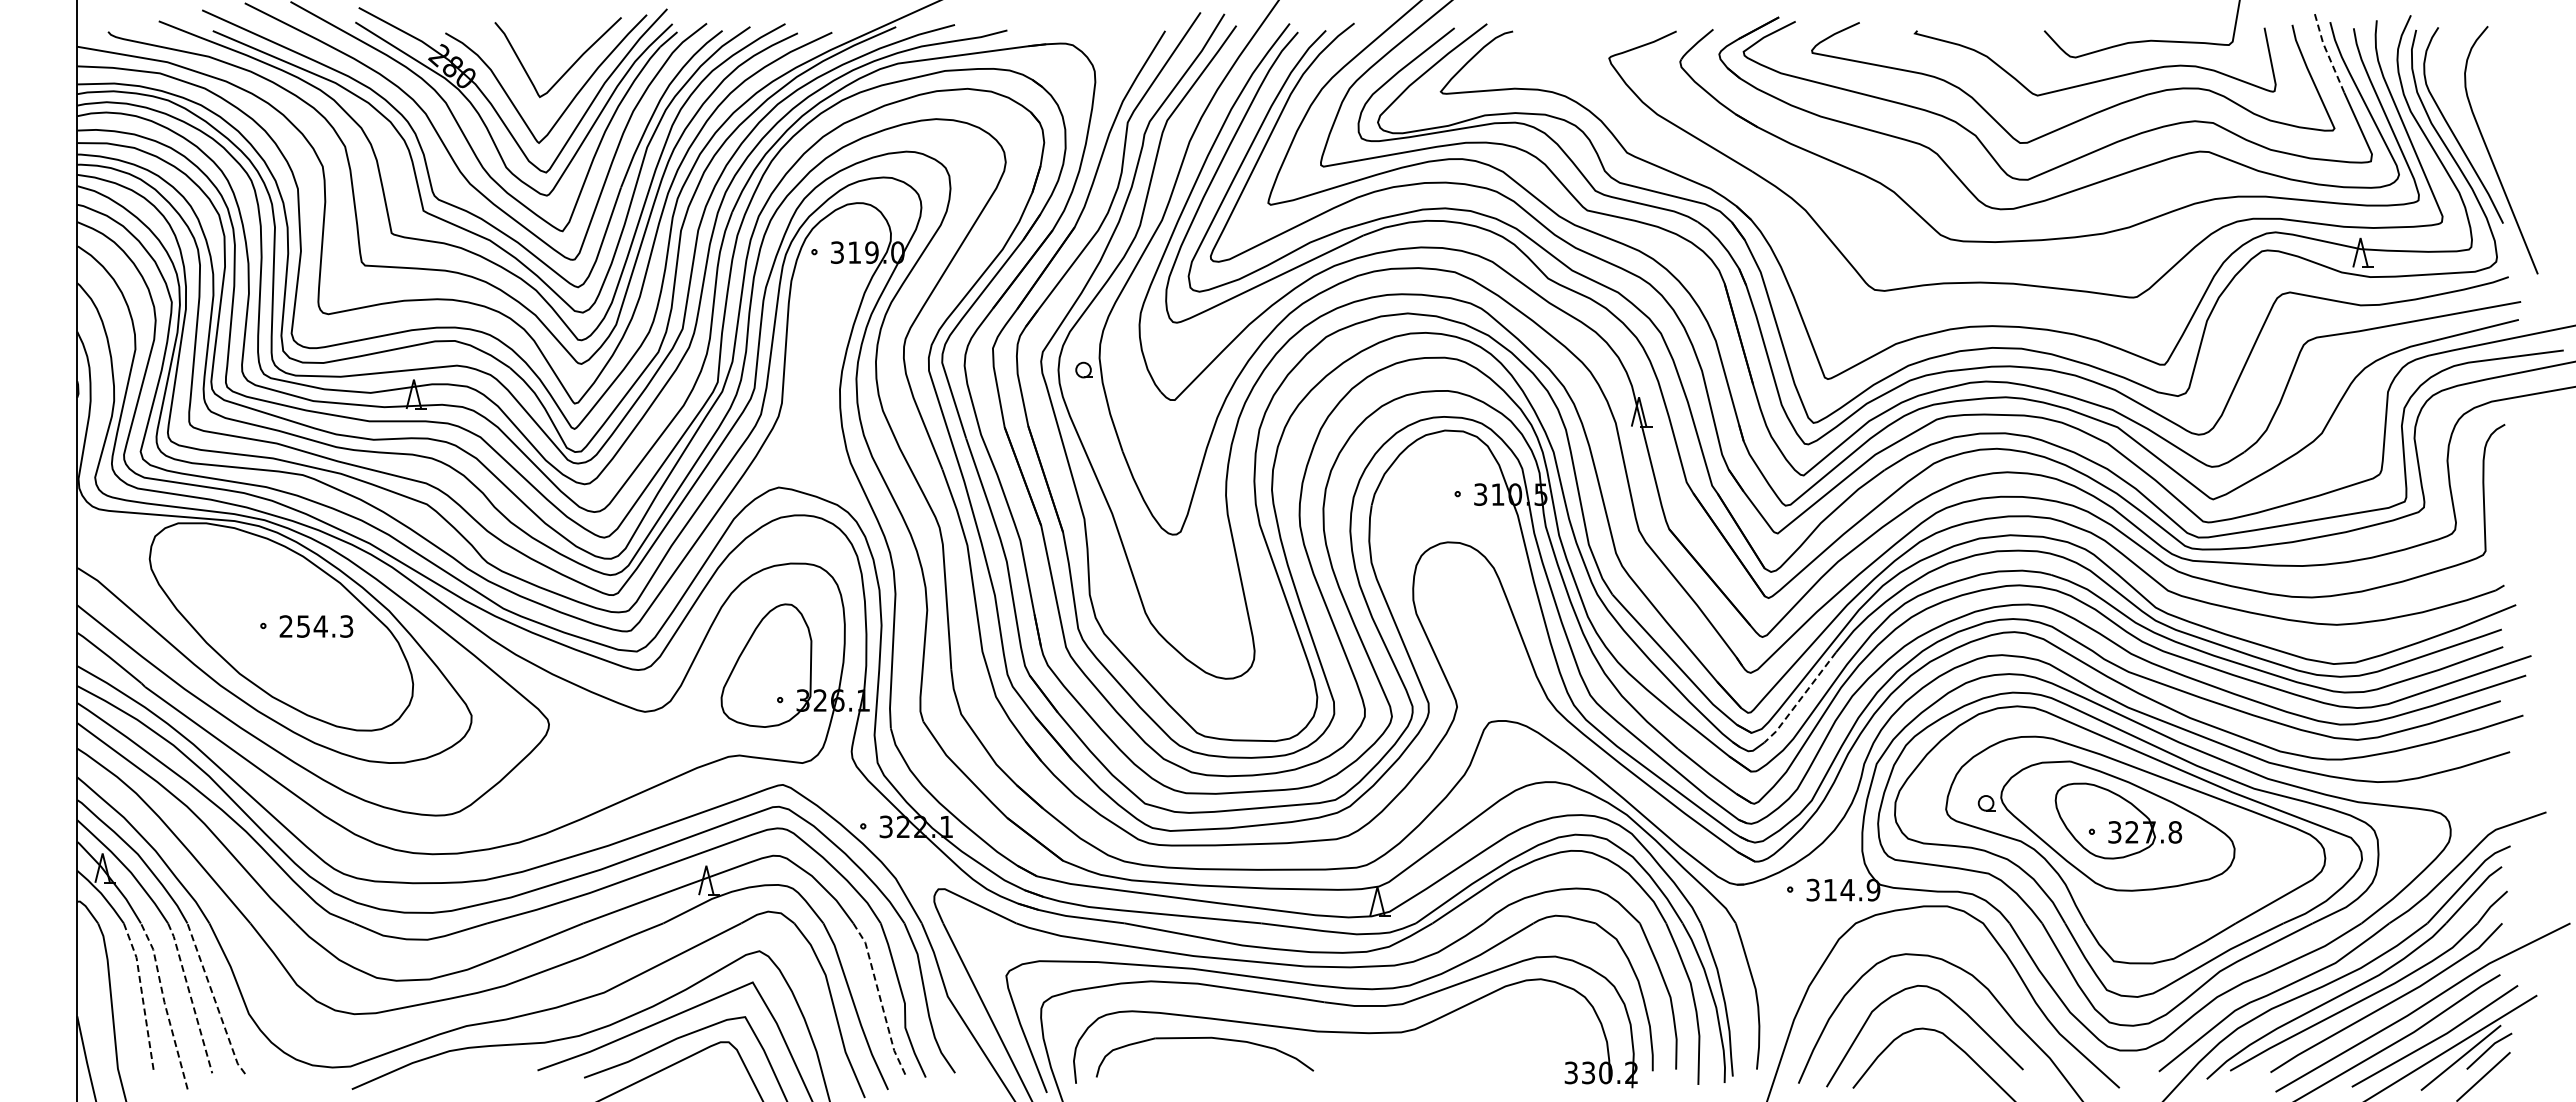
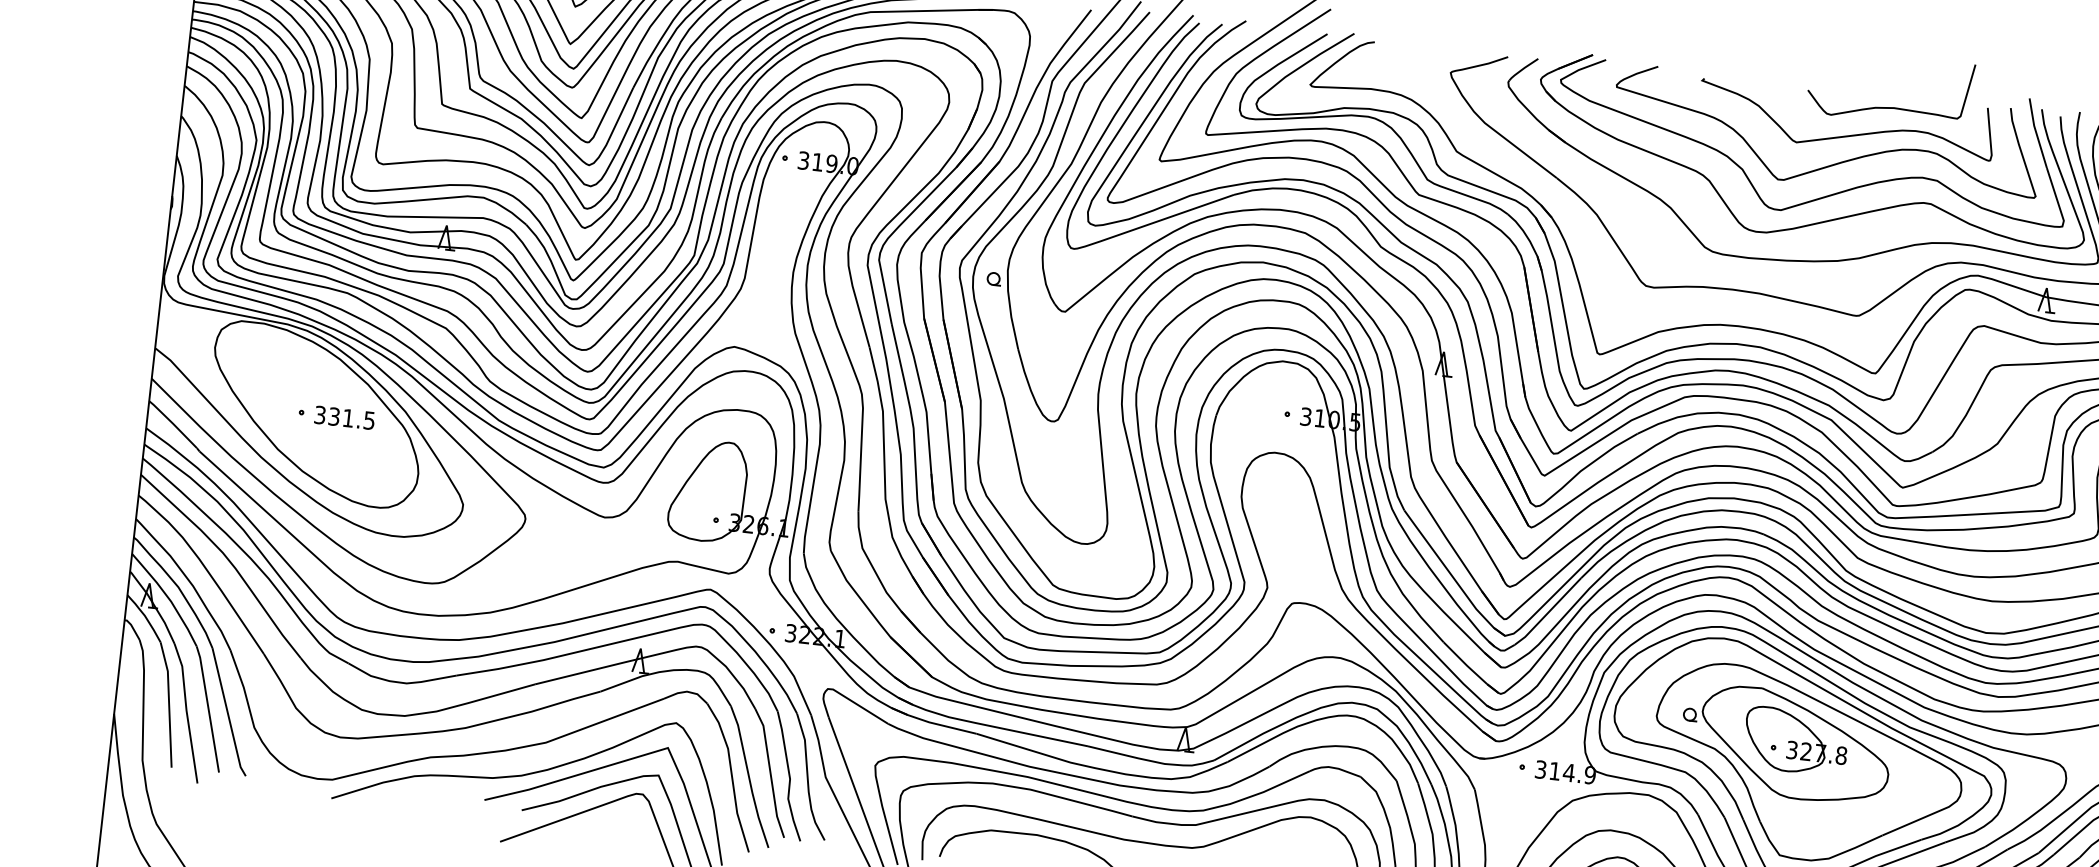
line: (2326, 51) -> (2036, 132), dashed -> solid
text: (316, 626) -> (344, 417), 254.3 -> 331.5
line: (1800, 699) -> (1548, 613), dashed -> solid
line: (142, 996) -> (169, 703), dashed -> solid
line: (191, 997) -> (209, 708), dashed -> solid
line: (880, 999) -> (770, 773), dashed -> solid
line: (214, 1000) -> (227, 713), dashed -> solid
line: (165, 1004) -> (187, 712), dashed -> solid

